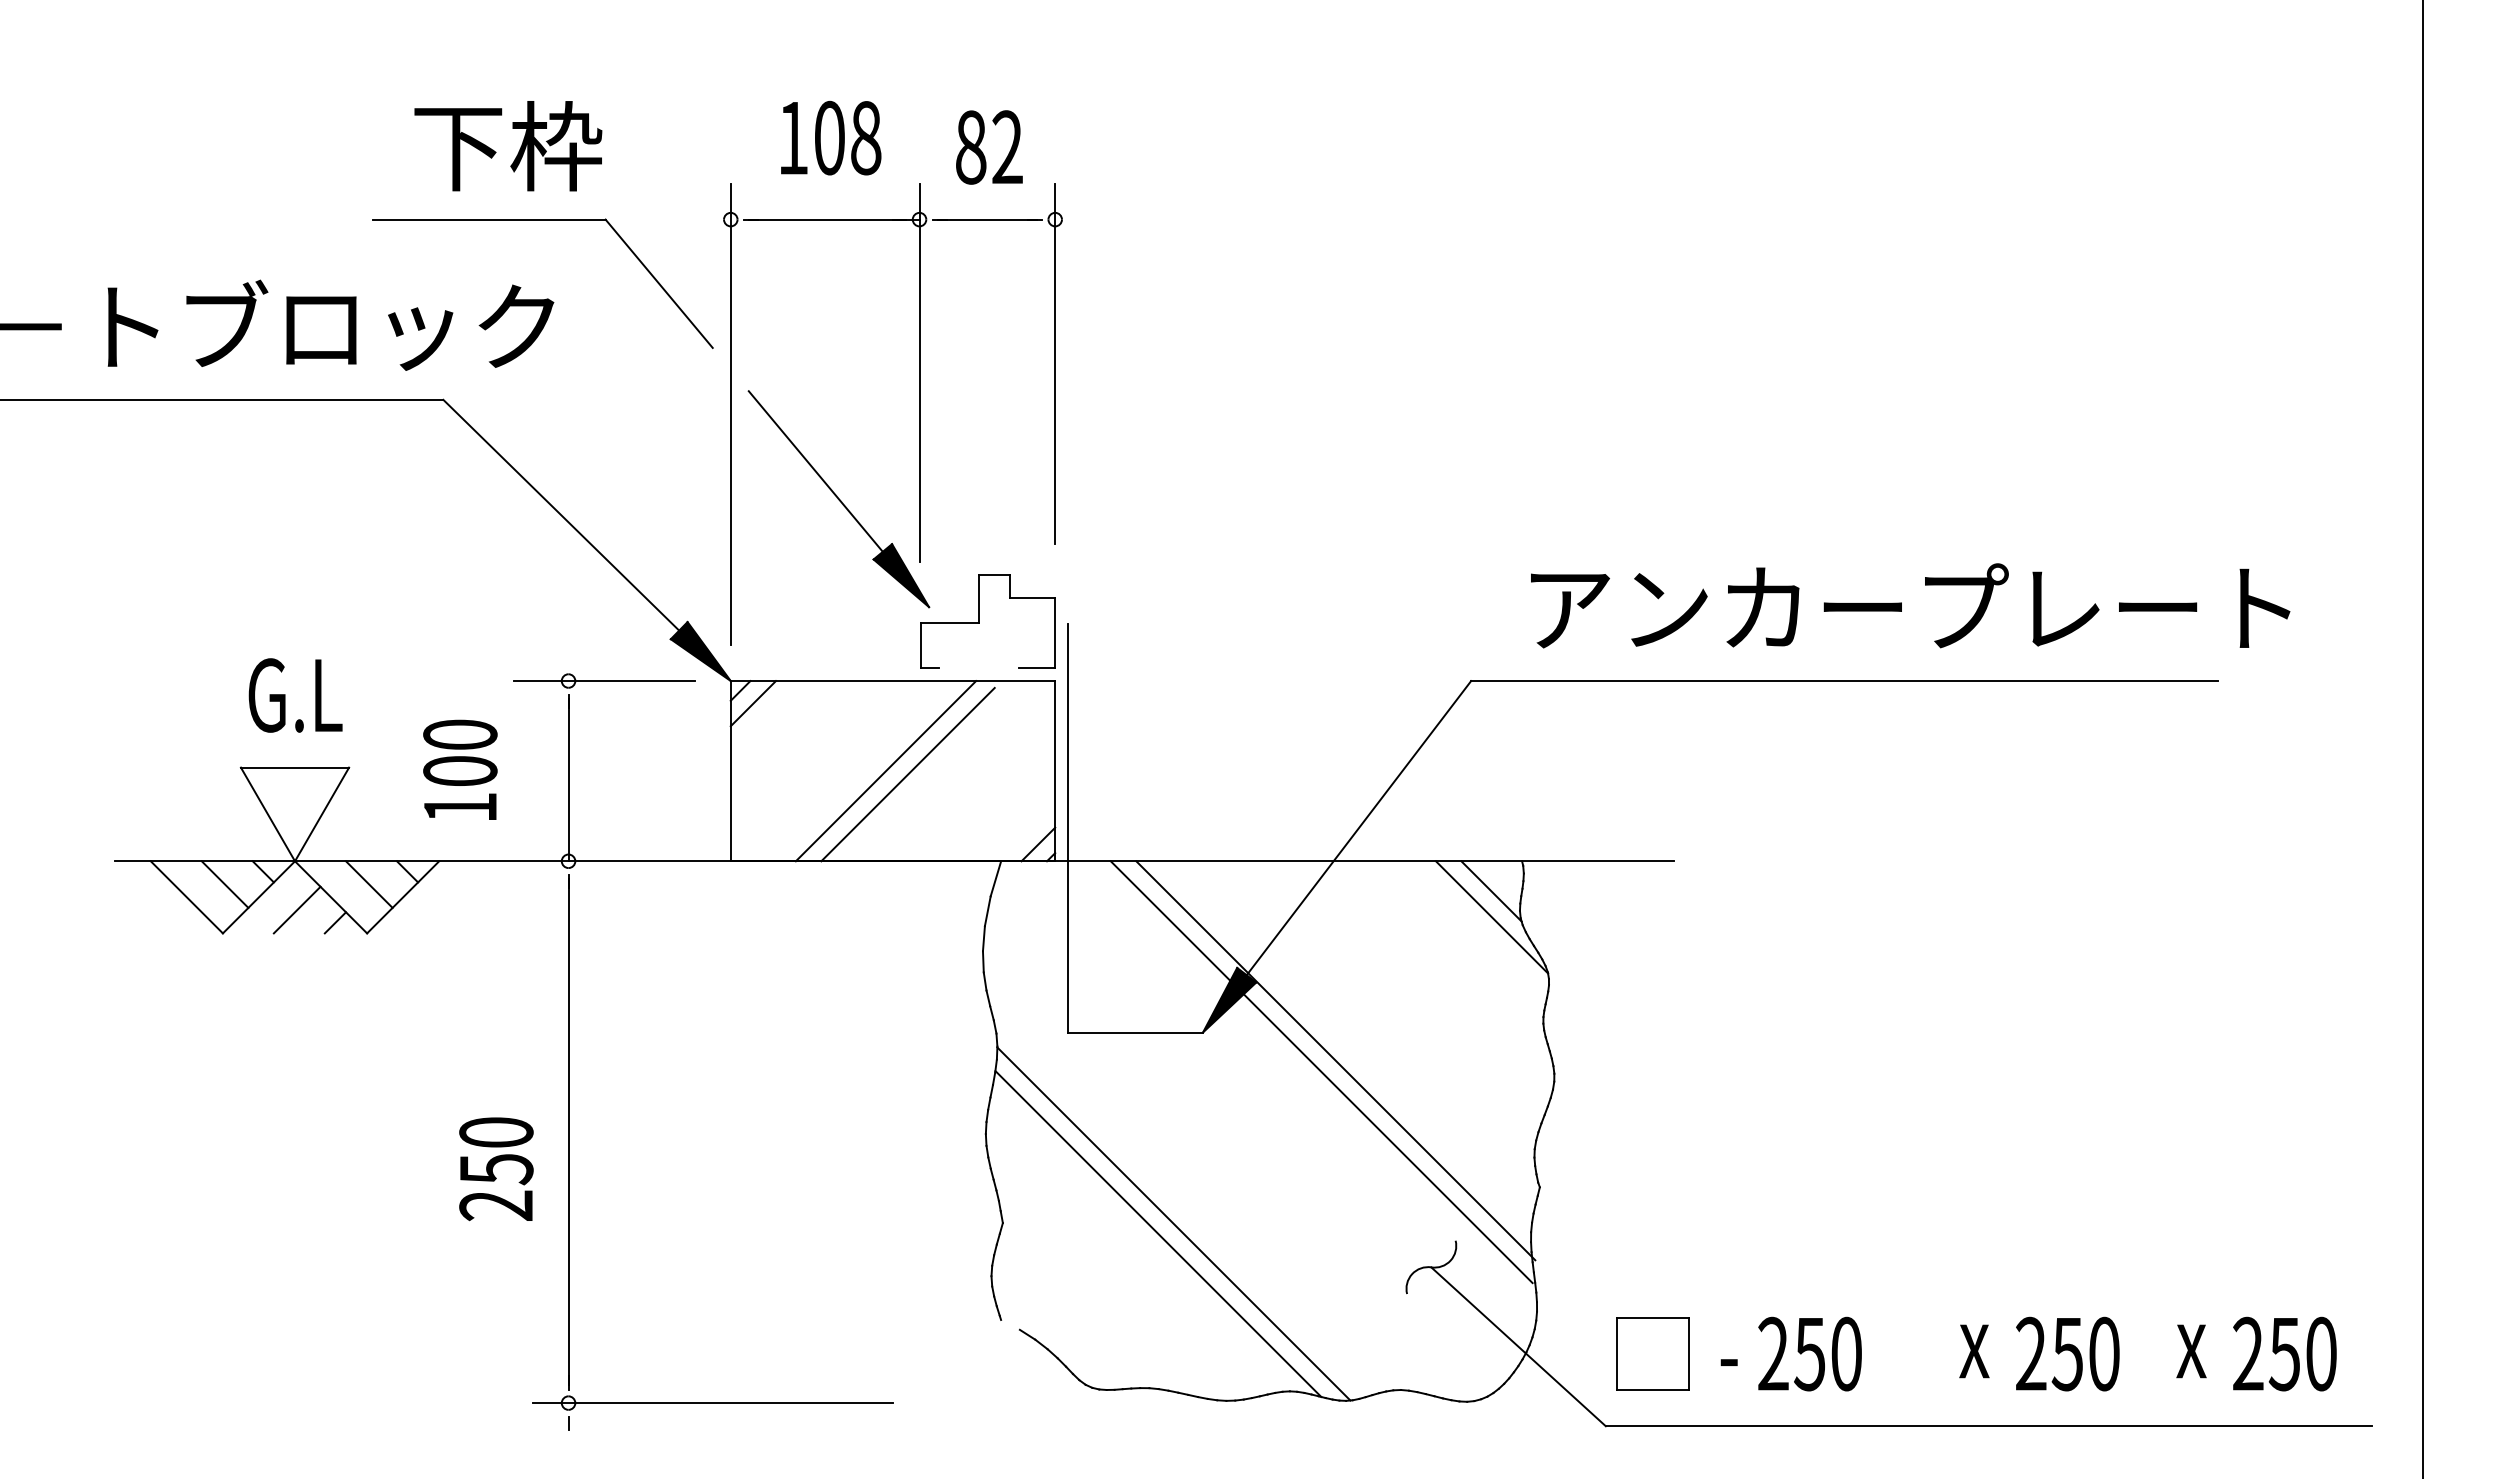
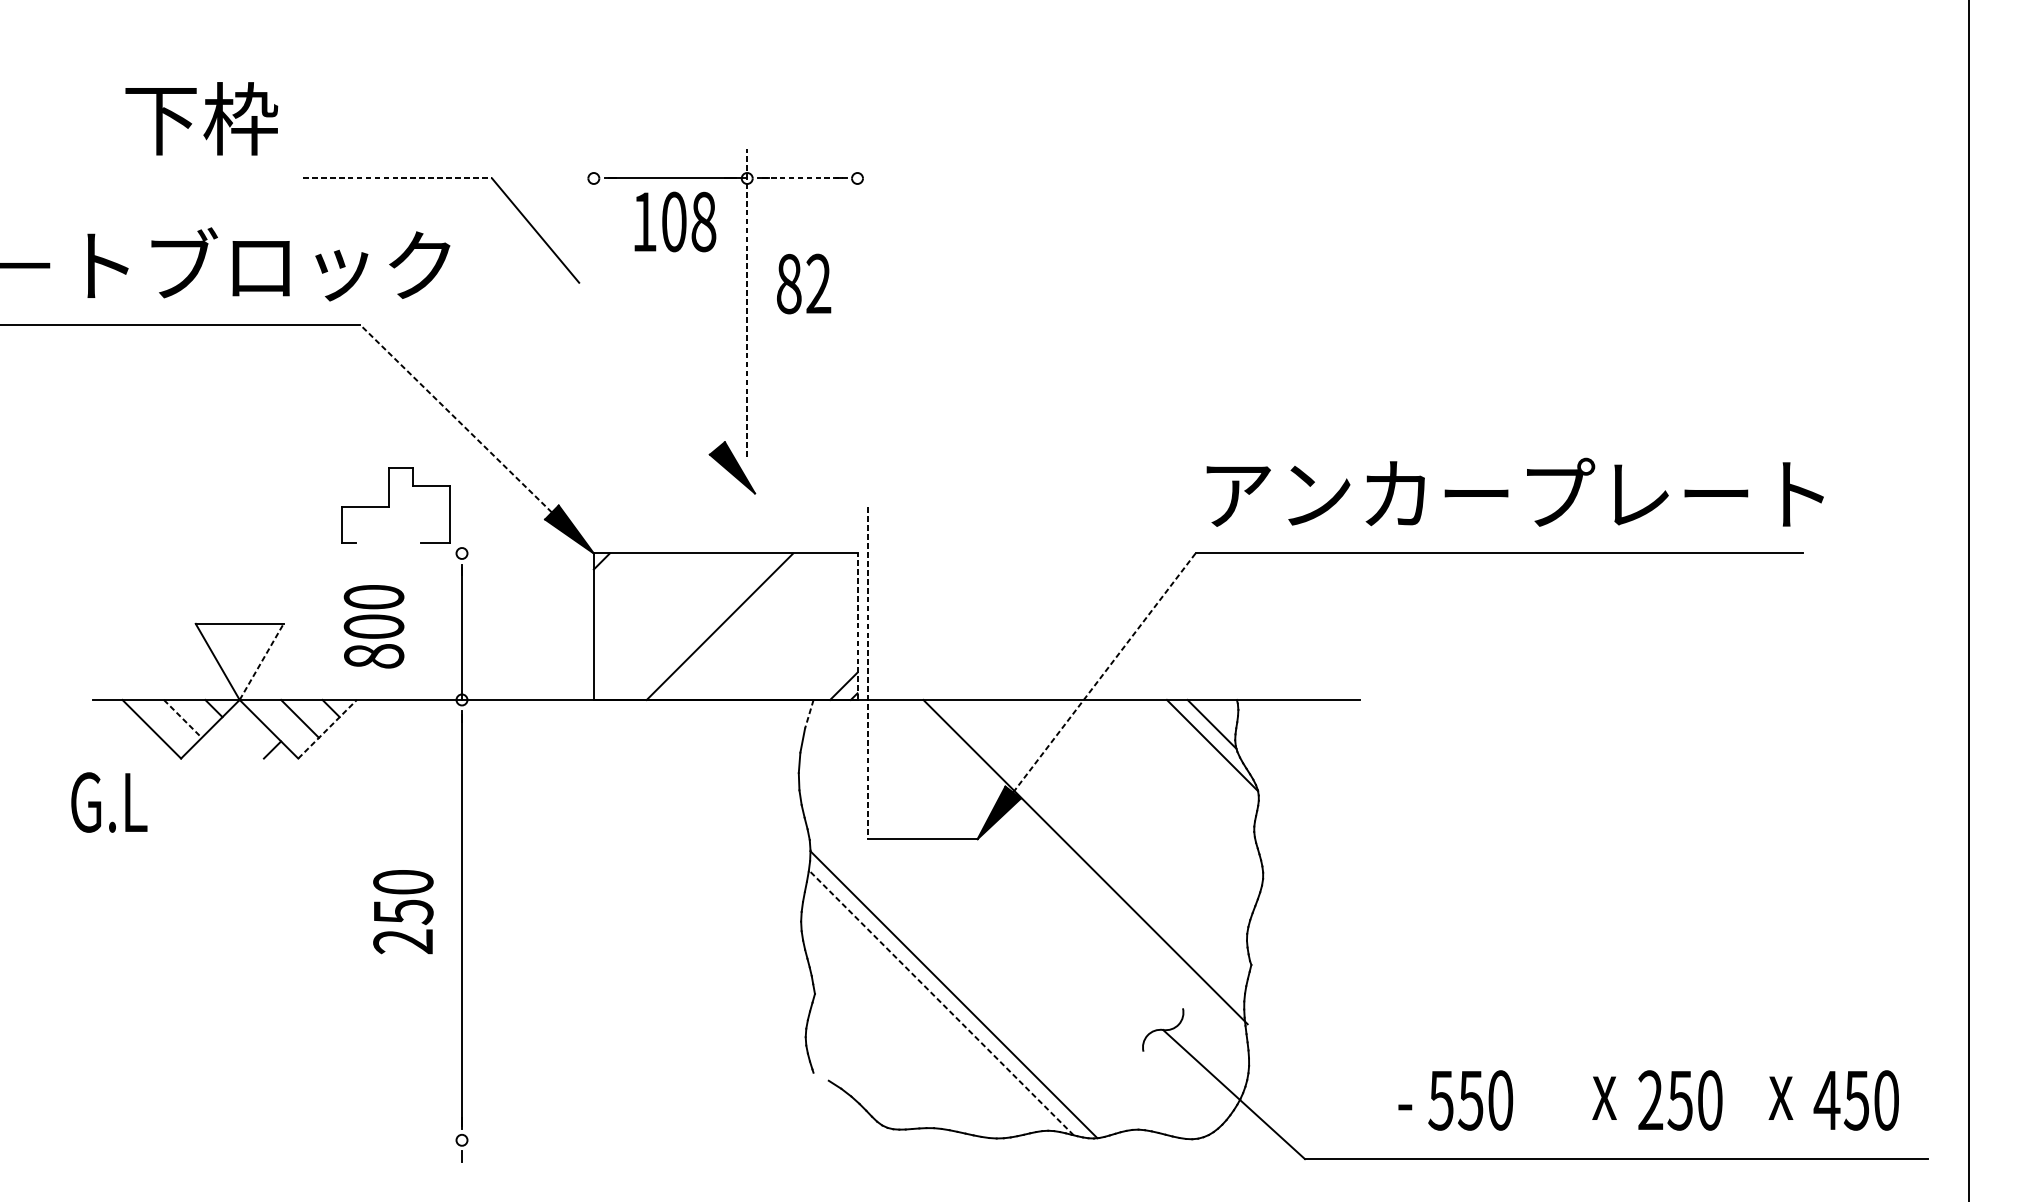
text: (831, 137) -> (675, 221), moved
text: (508, 146) -> (201, 119), moved
text: (989, 147) -> (804, 284), moved
line: (489, 219) -> (397, 178), solid -> dashed
line: (987, 219) -> (802, 178), solid -> dashed
line: (1055, 363) -> (857, 295), removed
line: (919, 372) -> (747, 302), solid -> dashed
line: (730, 414) -> (593, 336), removed
line: (815, 471) -> (662, 383), removed
line: (561, 515) -> (456, 418), solid -> dashed
text: (1910, 605) -> (1515, 492), moved
part: (979, 621) -> (388, 505), moved
line: (604, 681) -> (491, 553), removed
text: (295, 695) -> (109, 802), moved
line: (752, 703) -> (611, 571), removed
line: (1055, 770) -> (857, 626), solid -> dashed
line: (907, 774) -> (737, 629), removed
text: (460, 807) -> (374, 656), 100 -> 800
line: (322, 814) -> (262, 661), solid -> dashed
line: (1359, 827) -> (1104, 672), solid -> dashed
line: (1067, 829) -> (867, 674), solid -> dashed
line: (995, 879) -> (808, 714), solid -> dashed
line: (225, 884) -> (183, 718), solid -> dashed
line: (403, 897) -> (327, 729), solid -> dashed
line: (296, 909) -> (240, 739), removed
line: (1321, 1072) -> (1073, 871), removed
text: (496, 1169) -> (403, 912), moved
line: (1158, 1233) -> (941, 1002), solid -> dashed
part: (1652, 1353) -> (1342, 1099), removed
text: (1772, 1353) -> (1440, 1099), 250 -> 550
text: (2247, 1353) -> (1826, 1099), 250 -> 450
line: (712, 1403) -> (578, 1140), removed

